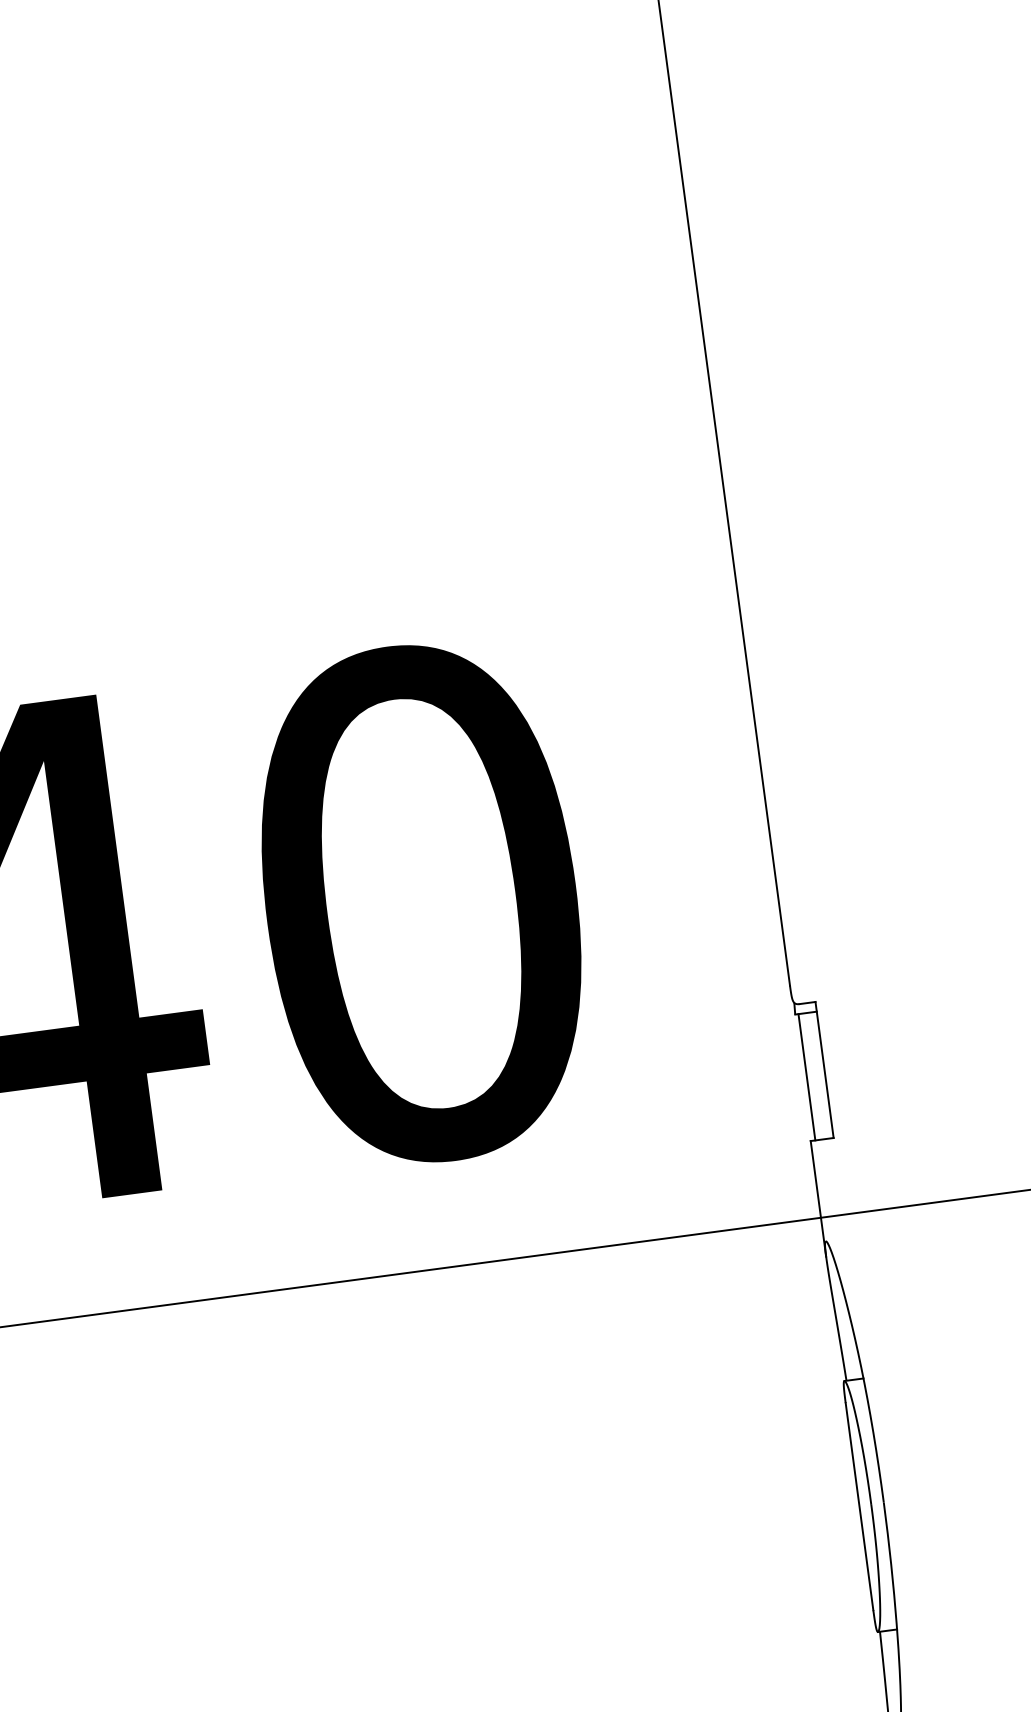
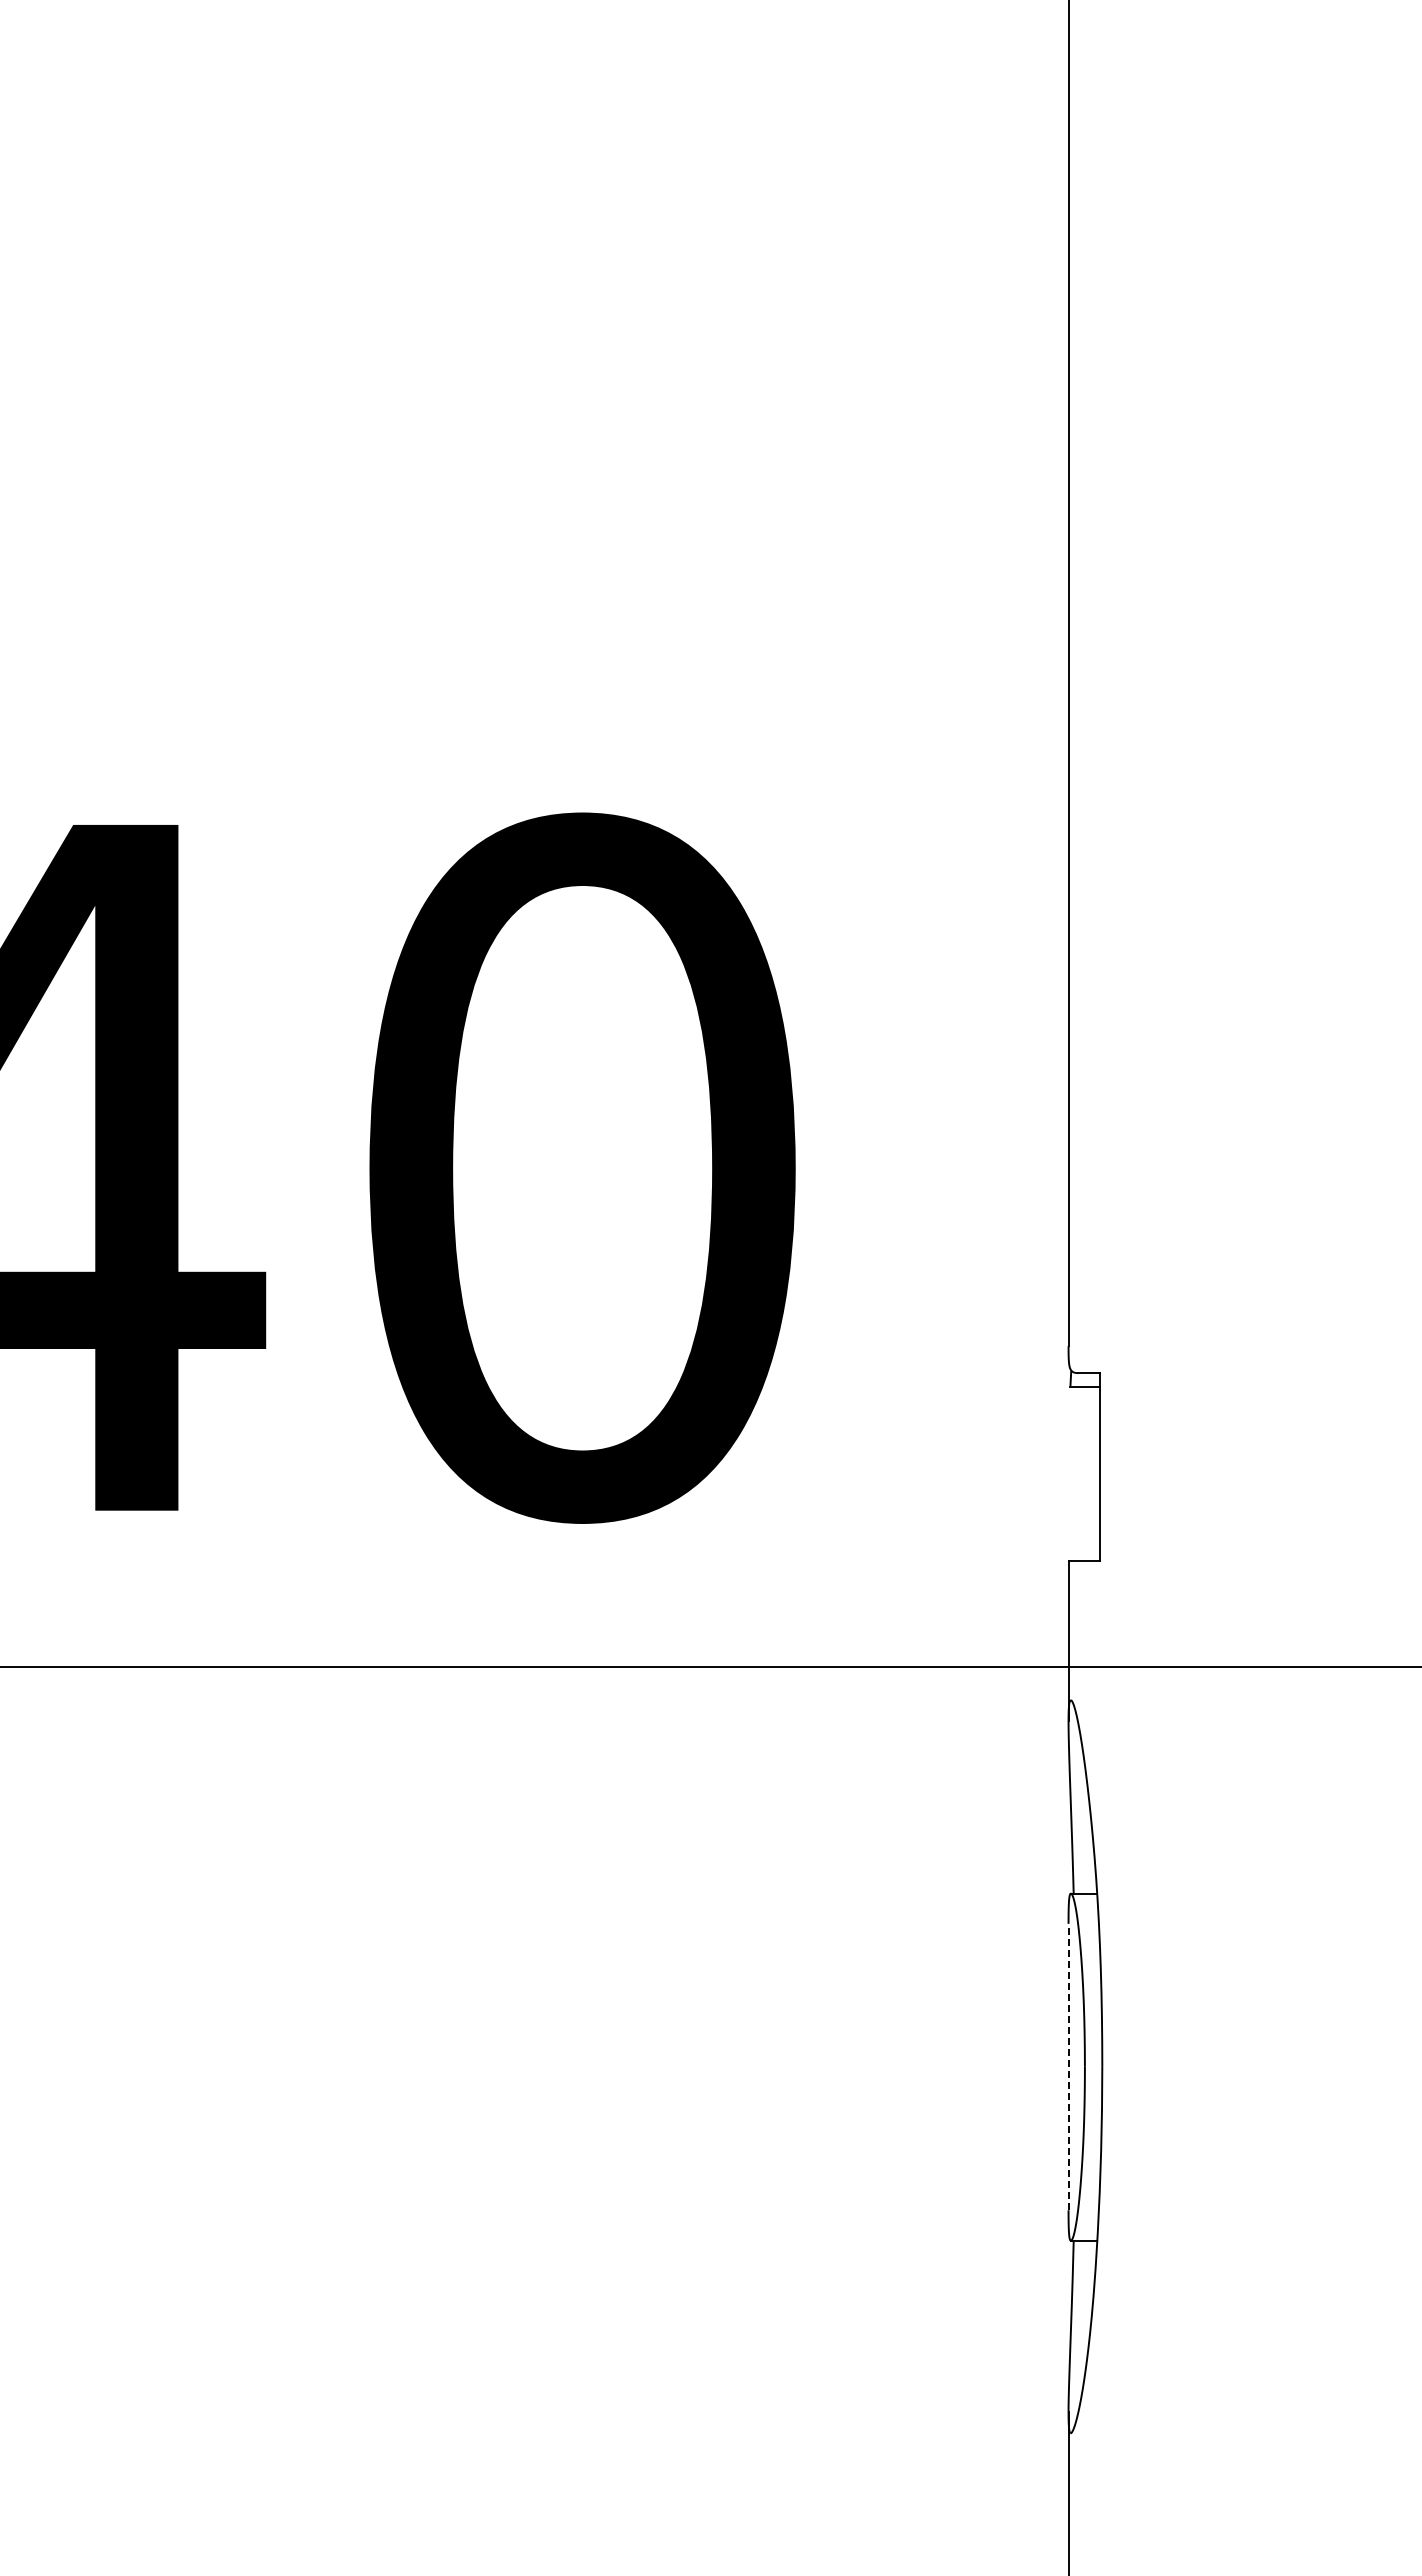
line: (806, 1077) -> (1074, 1473), removed
line: (859, 1506) -> (1068, 2066), solid -> dashed

